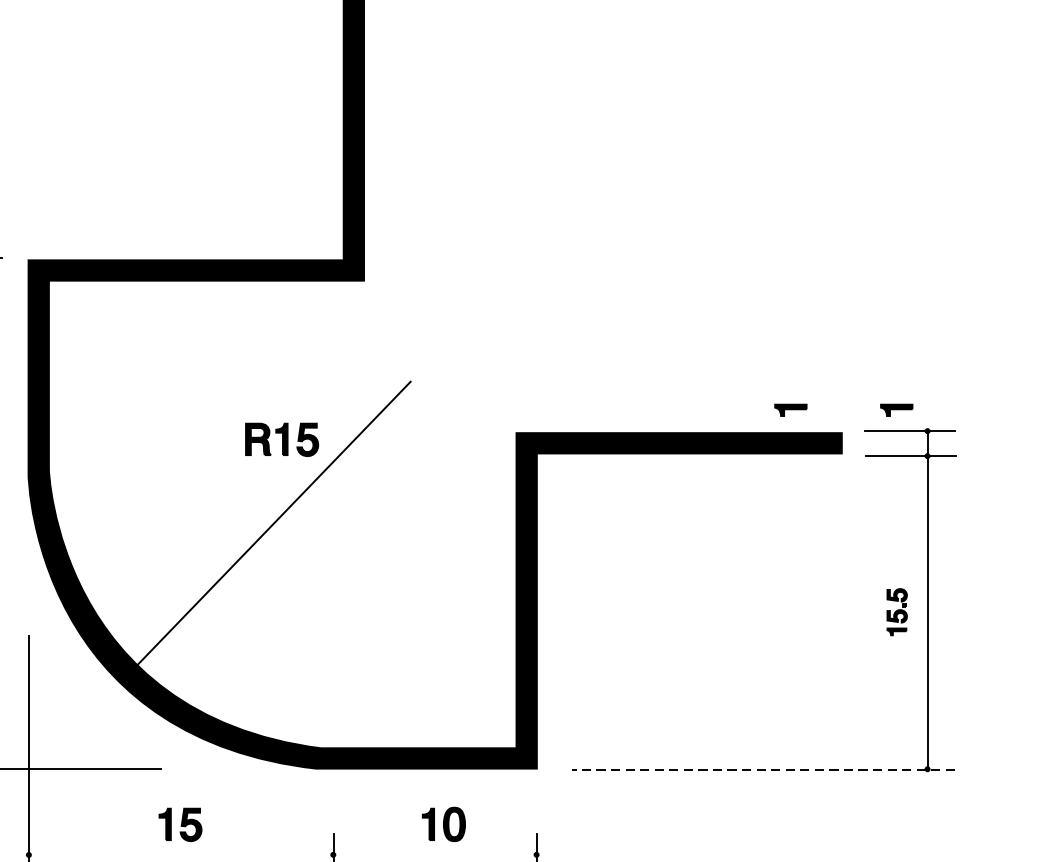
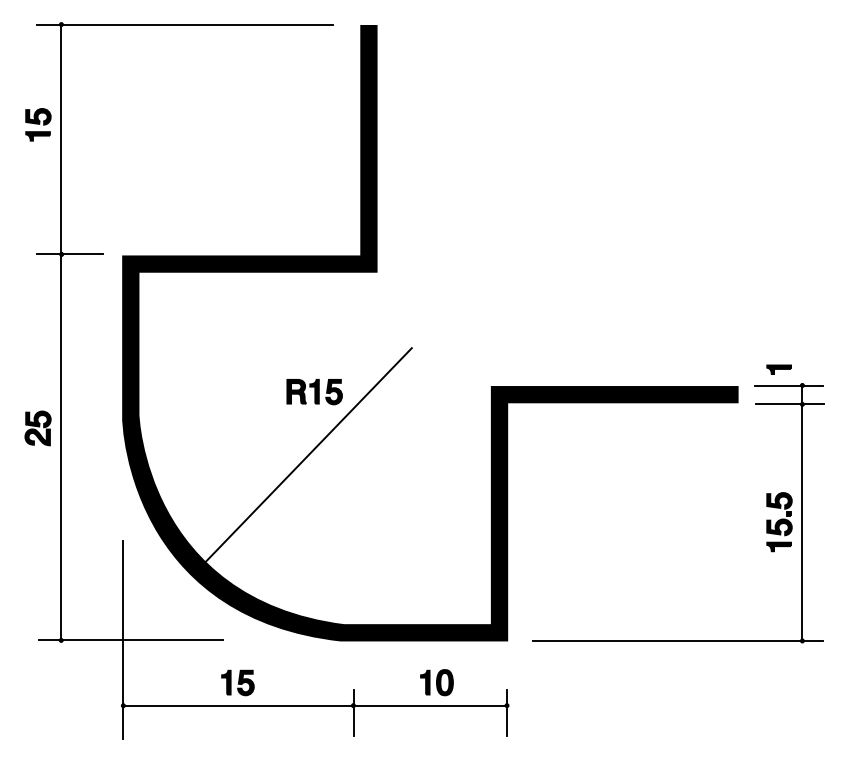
part: (790, 409) -> (698, 369), removed
part: (897, 612) -> (779, 522), size x1.67
line: (763, 769) -> (678, 641), dashed -> solid
line: (283, 854) -> (315, 705), added

